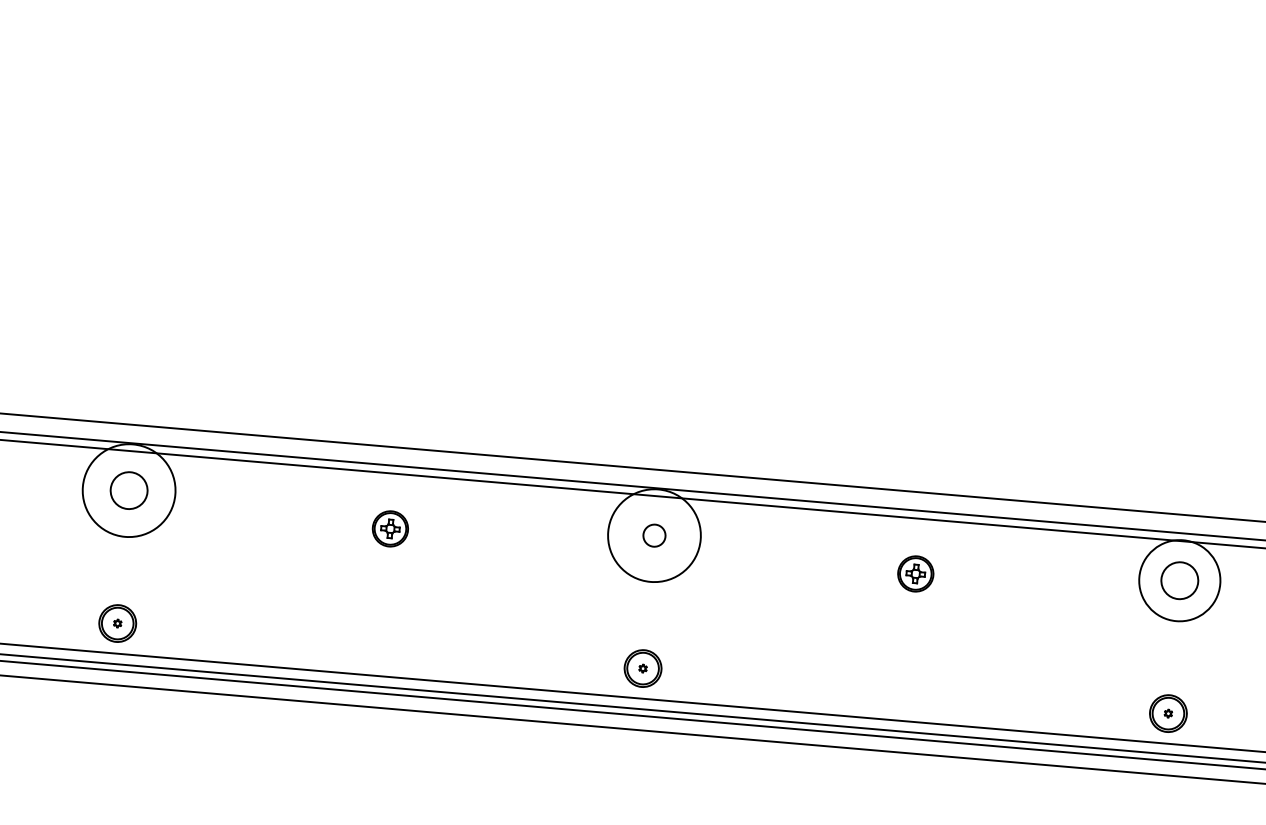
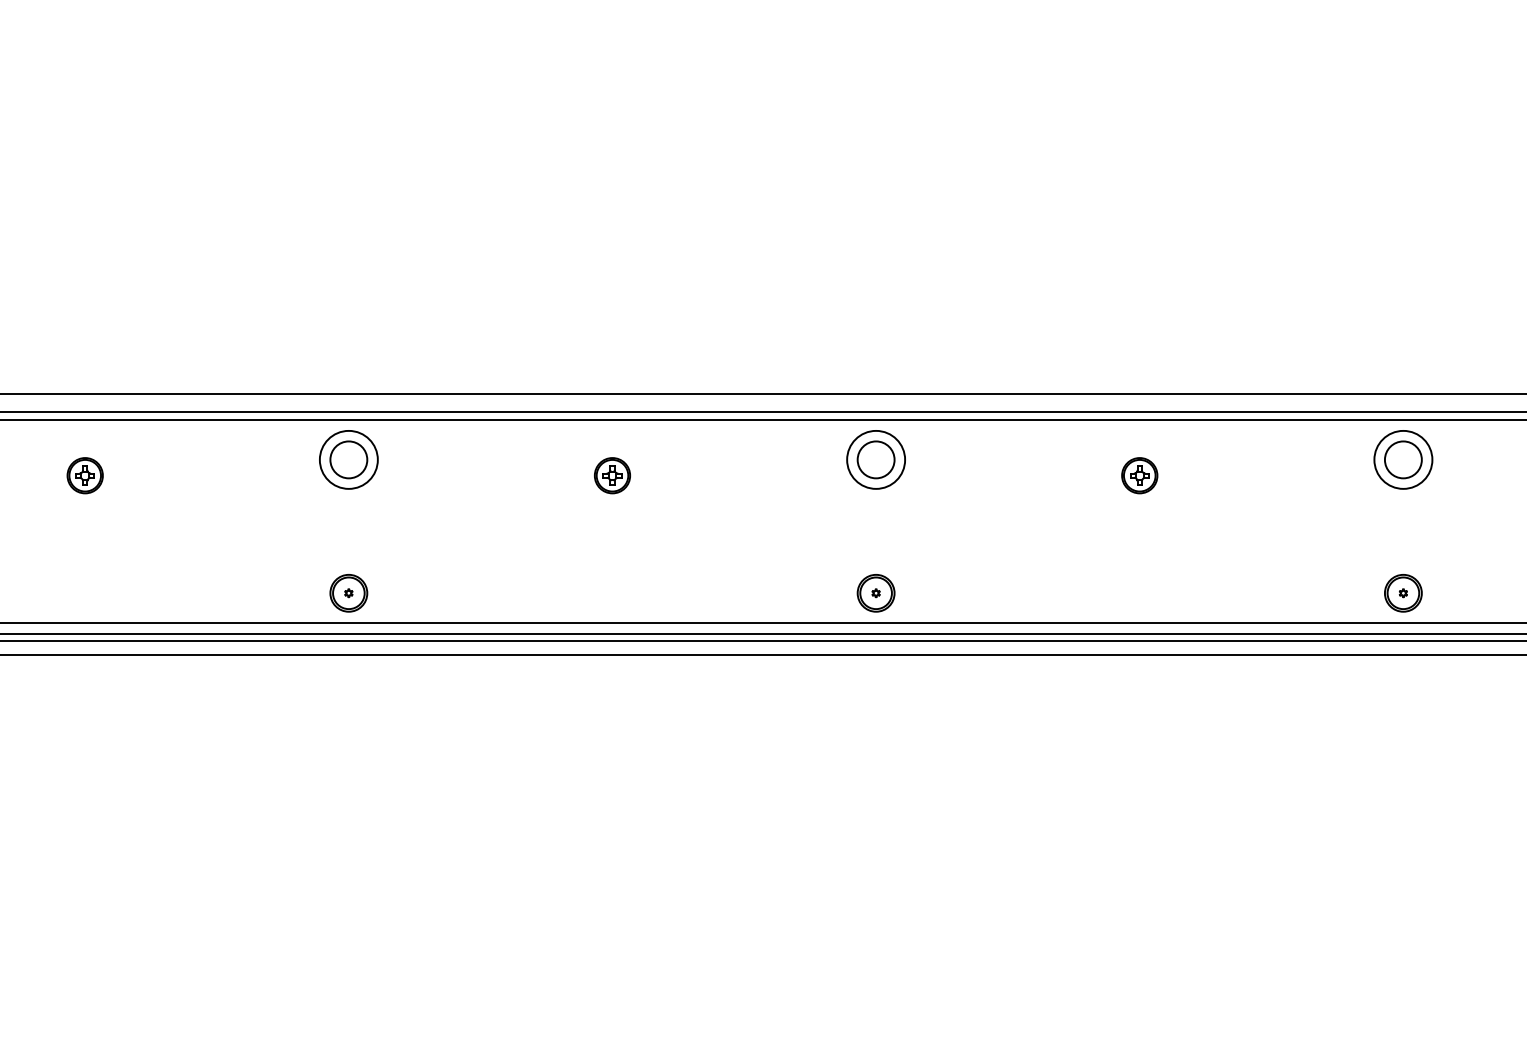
circle: (128, 490) -> (348, 459), size x0.62
circle: (653, 535) -> (875, 459), size x1.67
circle: (654, 535) -> (876, 459), size x0.62
circle: (1179, 580) -> (1403, 459), size x0.71

